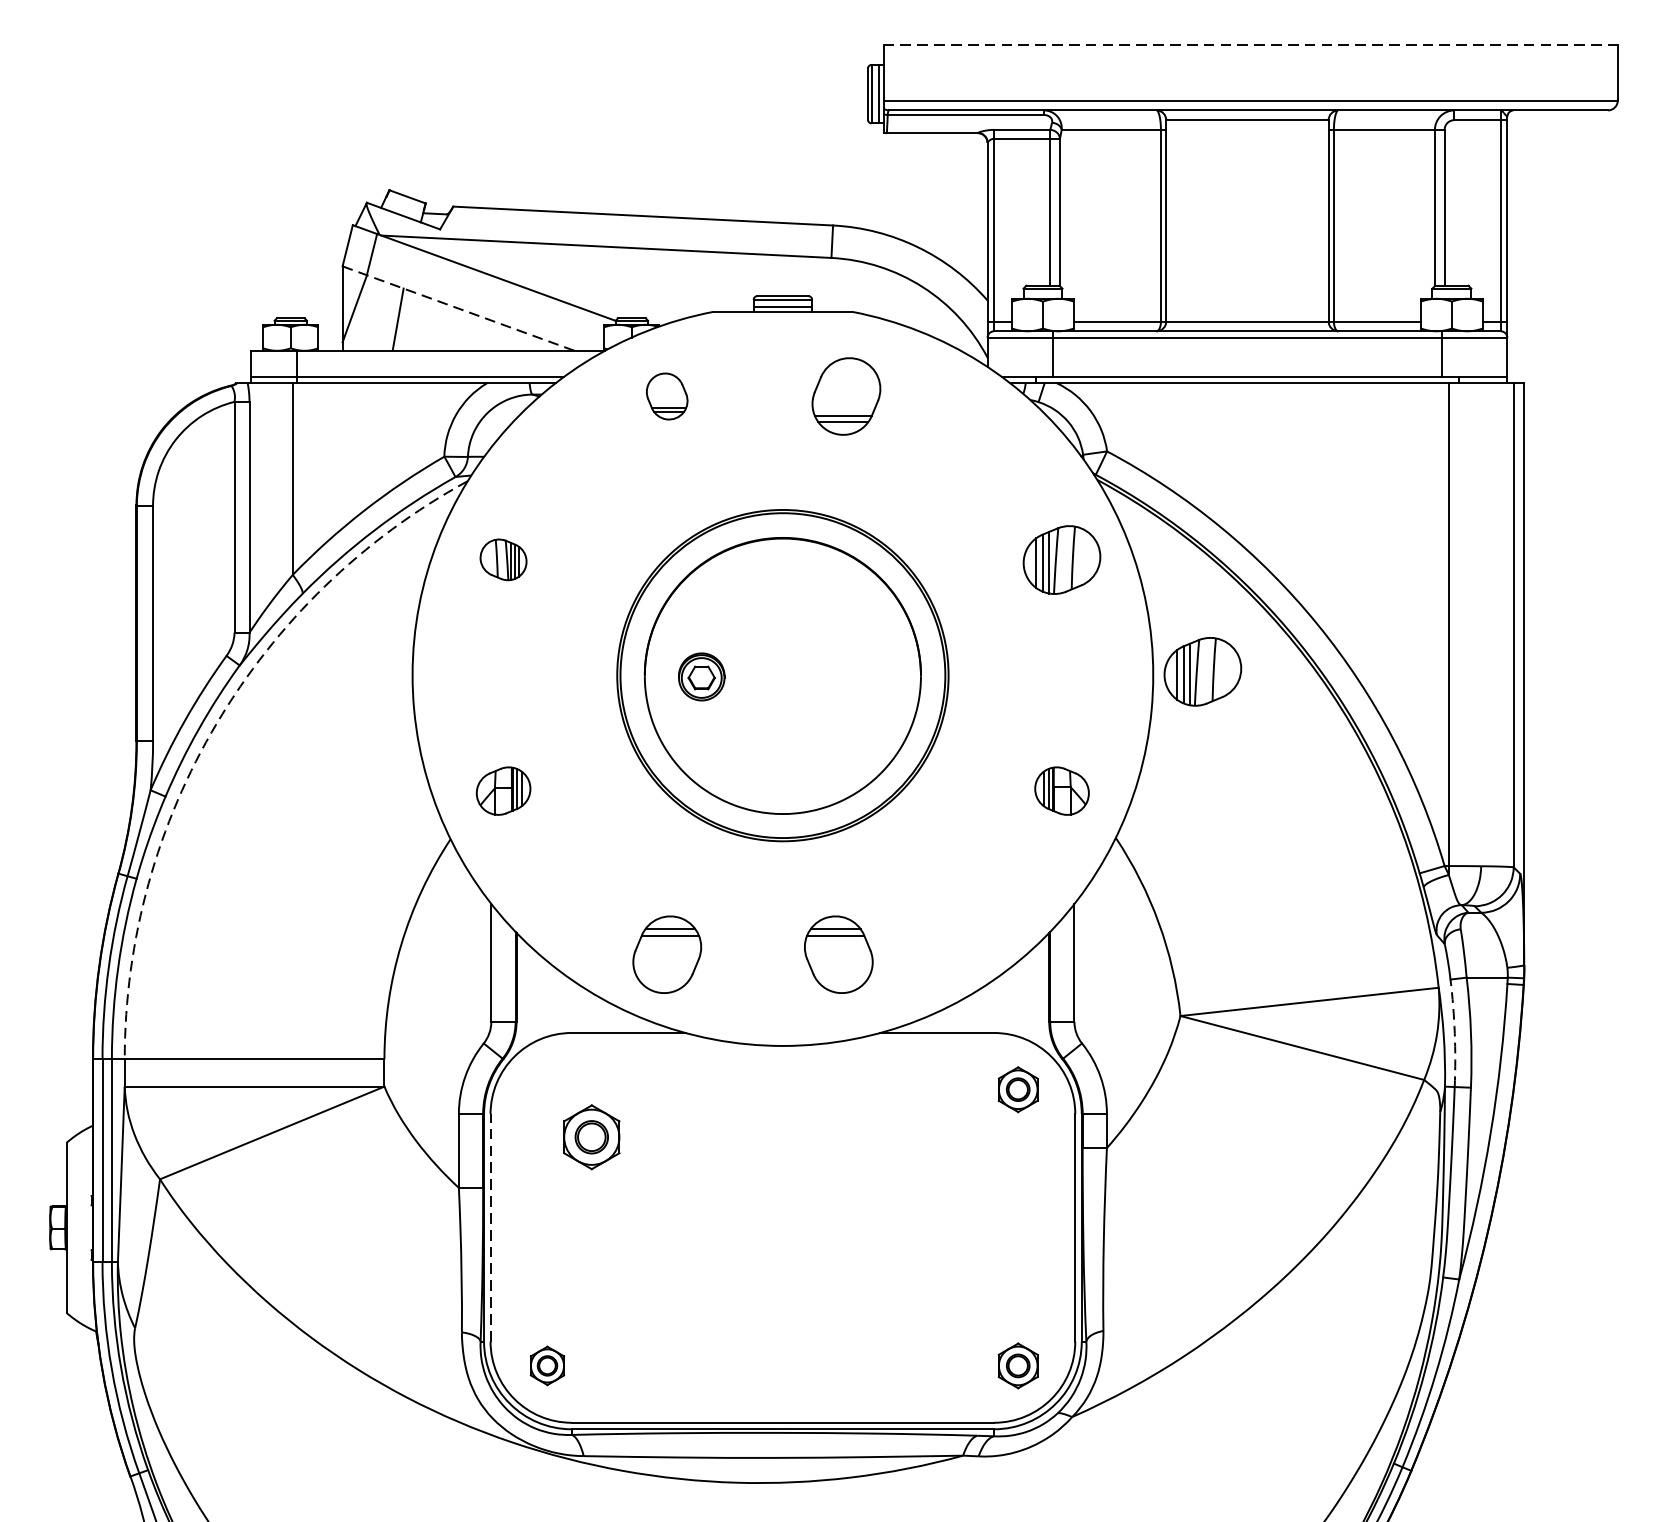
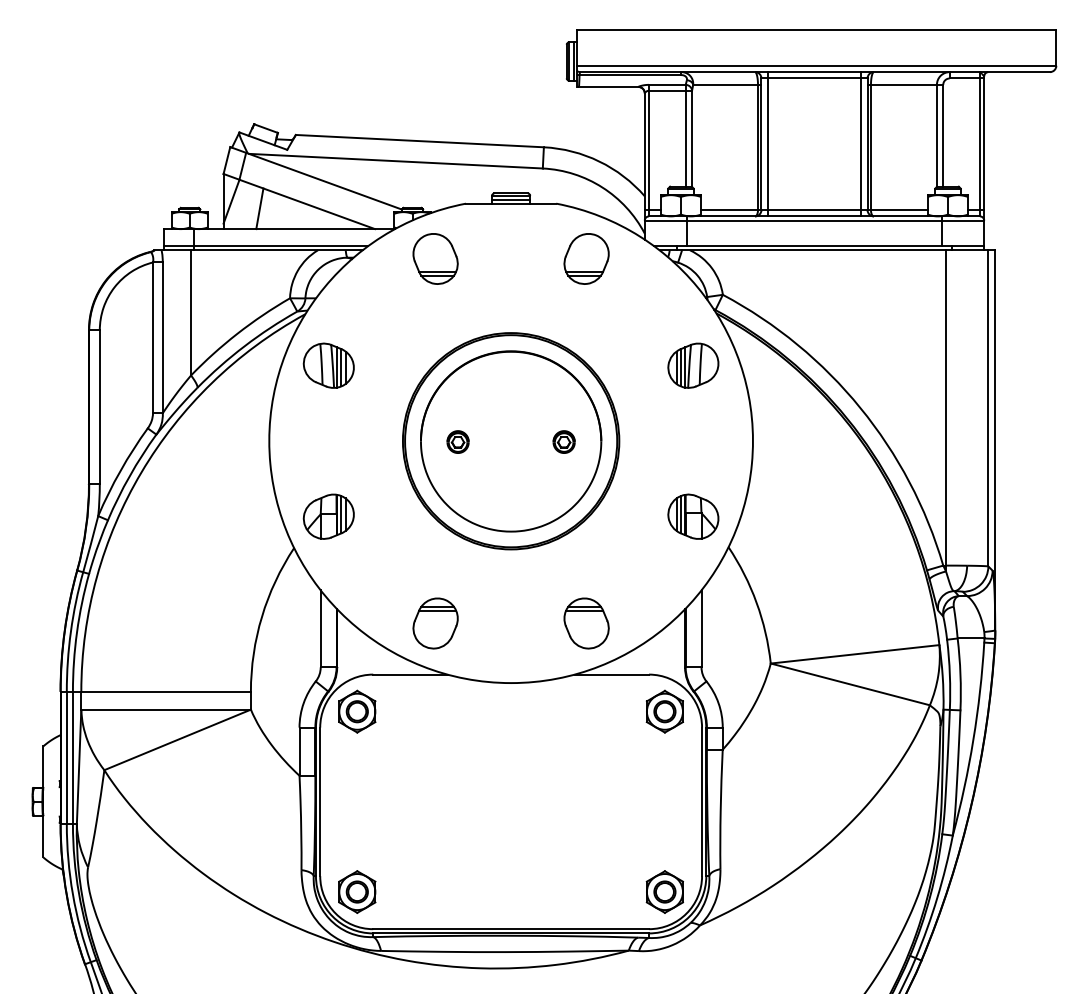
line: (1250, 45) -> (816, 29), dashed -> solid
line: (1175, 221) -> (767, 144), added
line: (1319, 221) -> (861, 144), added
line: (458, 308) -> (299, 201), dashed -> solid
part: (667, 395) -> (435, 258), size x1.67
part: (846, 395) -> (586, 258), moved
part: (503, 559) -> (328, 365), size x1.67
part: (1203, 671) -> (785, 438), removed
part: (700, 676) -> (457, 441), size x0.71
part: (863, 676) -> (563, 441), added
arc: (216, 723) -> (141, 472), dashed -> solid
part: (503, 790) -> (328, 516), size x1.43
part: (1062, 790) -> (693, 516), size x1.43
part: (838, 954) -> (586, 623), moved
arc: (1454, 1032) -> (949, 674), dashed -> solid
part: (1017, 1089) -> (664, 711), size x1.43
part: (592, 1136) -> (357, 711), moved
line: (490, 1227) -> (320, 801), dashed -> solid
part: (547, 1365) -> (357, 891), size x1.67
part: (1017, 1365) -> (664, 891), size x1.43

